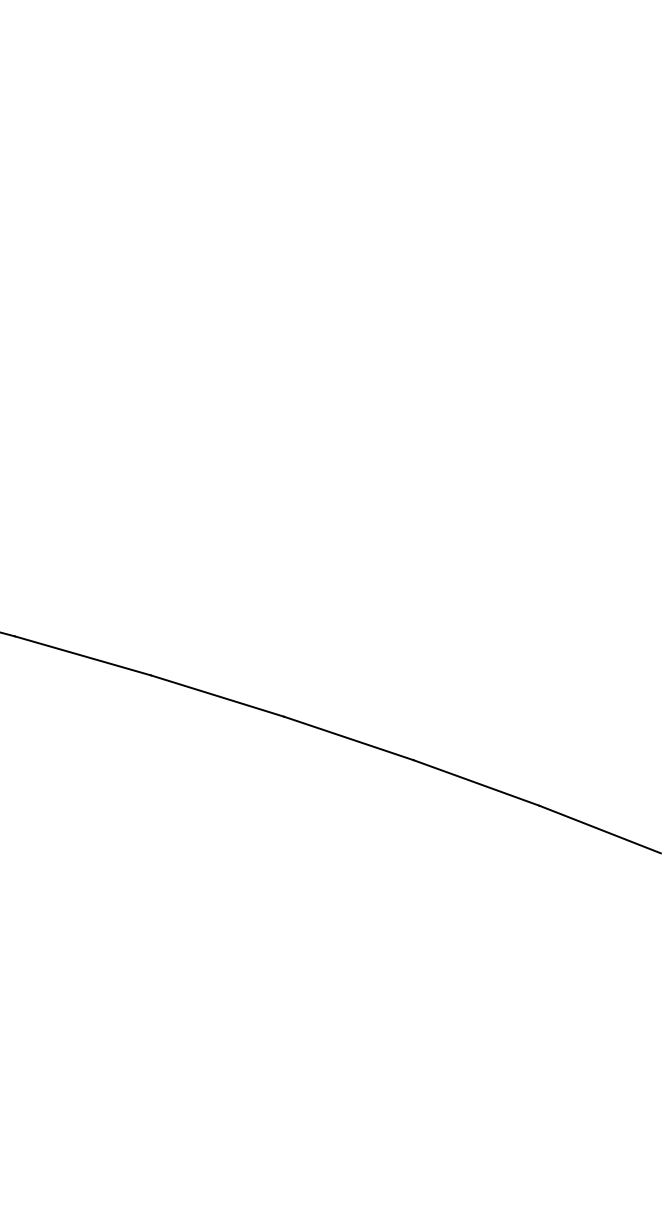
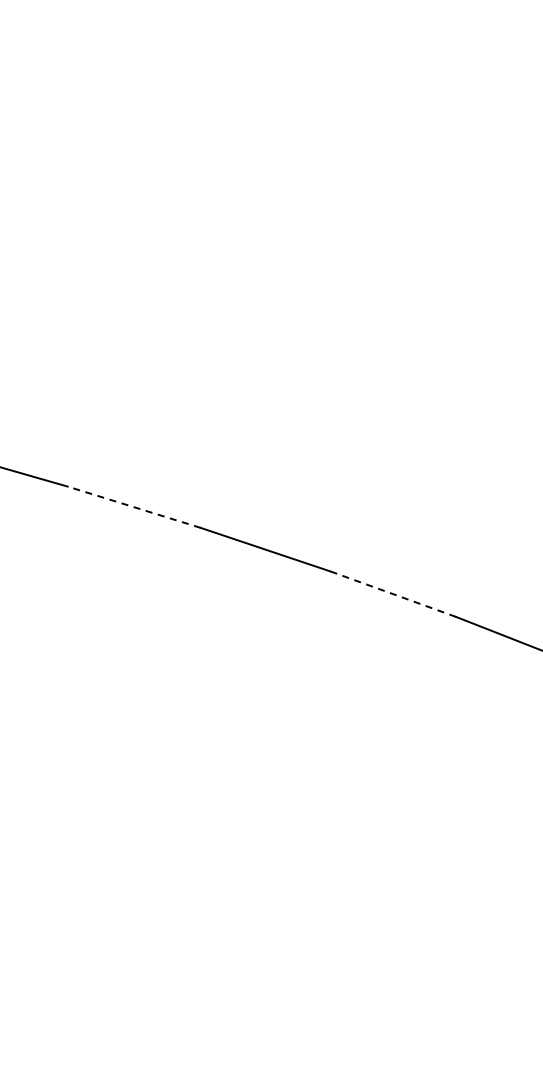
line: (217, 696) -> (134, 507), solid -> dashed
line: (476, 782) -> (393, 593), solid -> dashed

